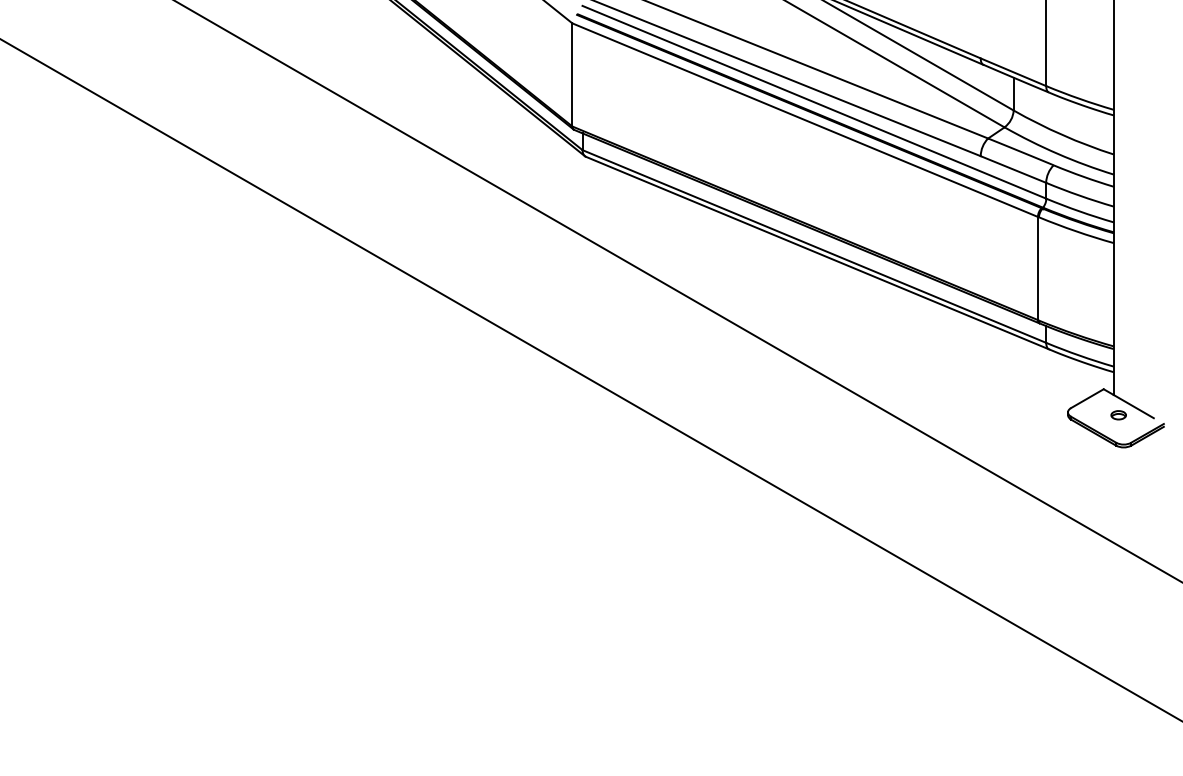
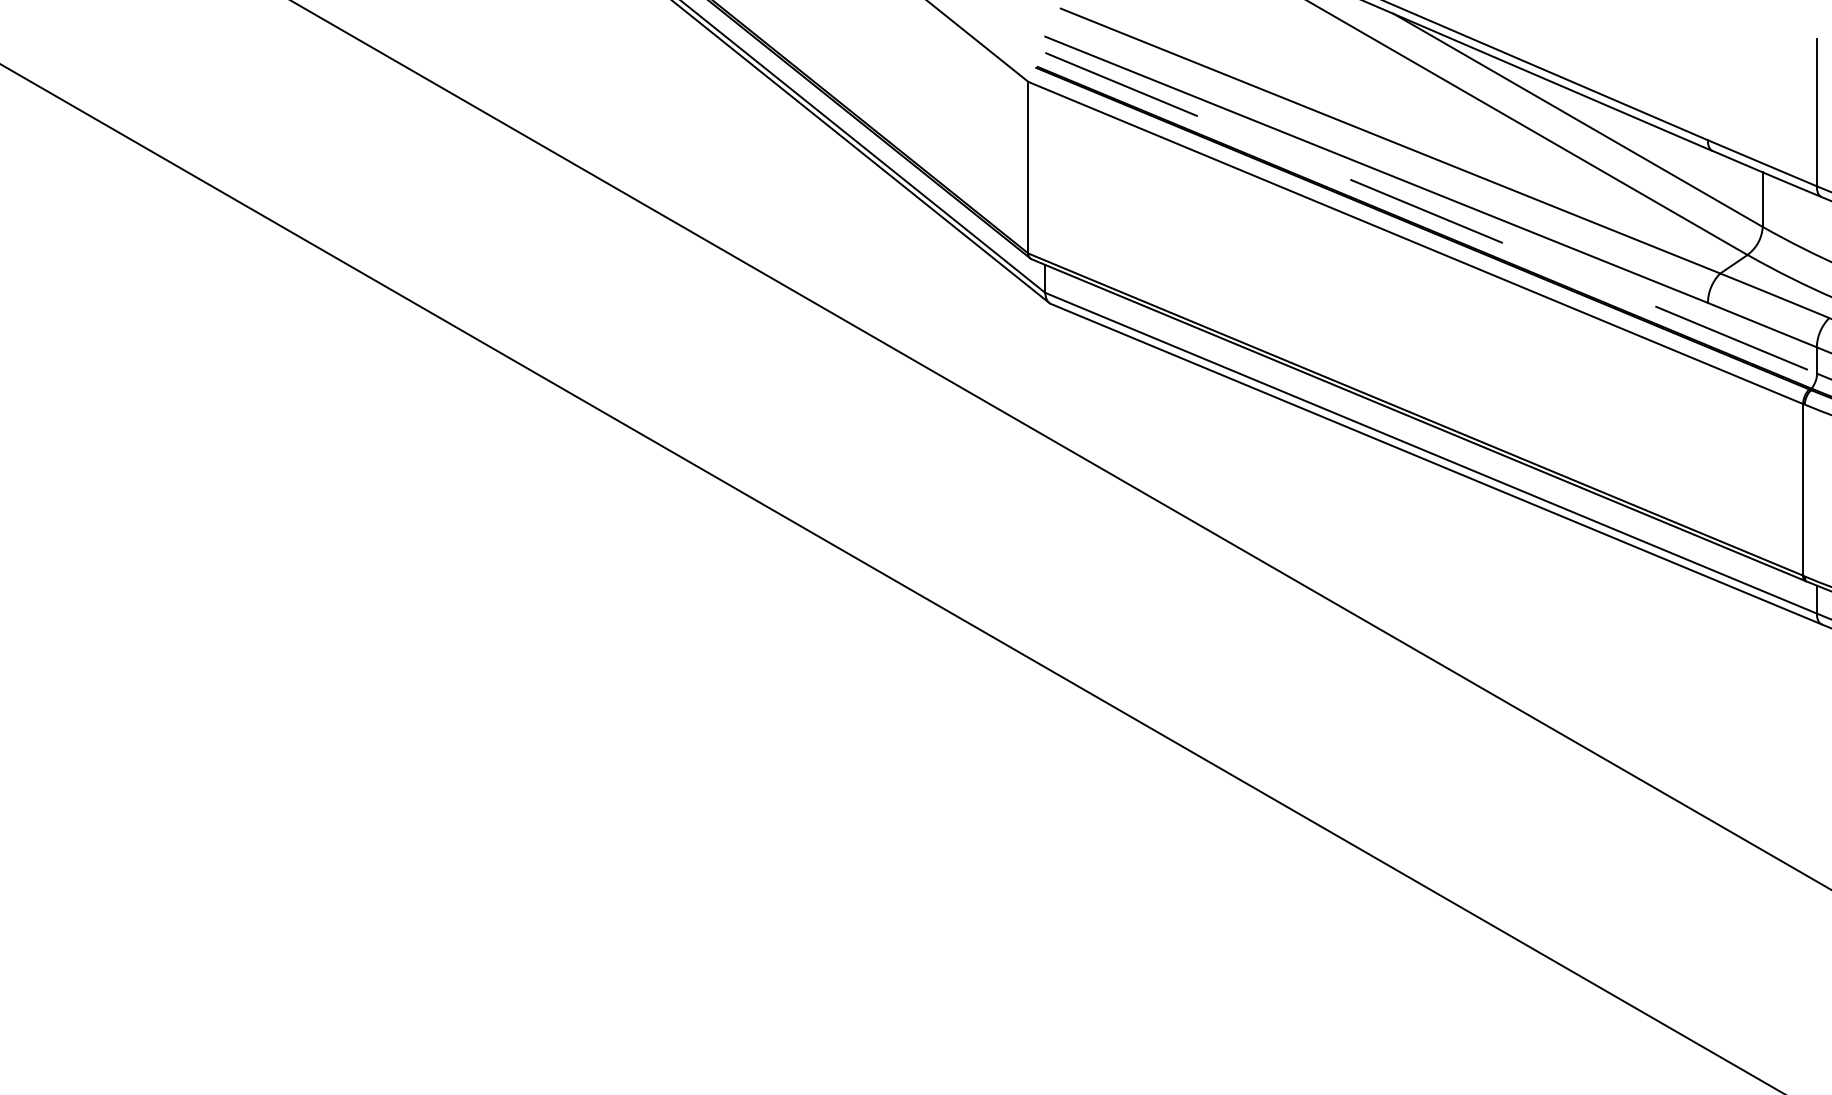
line: (814, 102) -> (1431, 213), solid -> dashed

